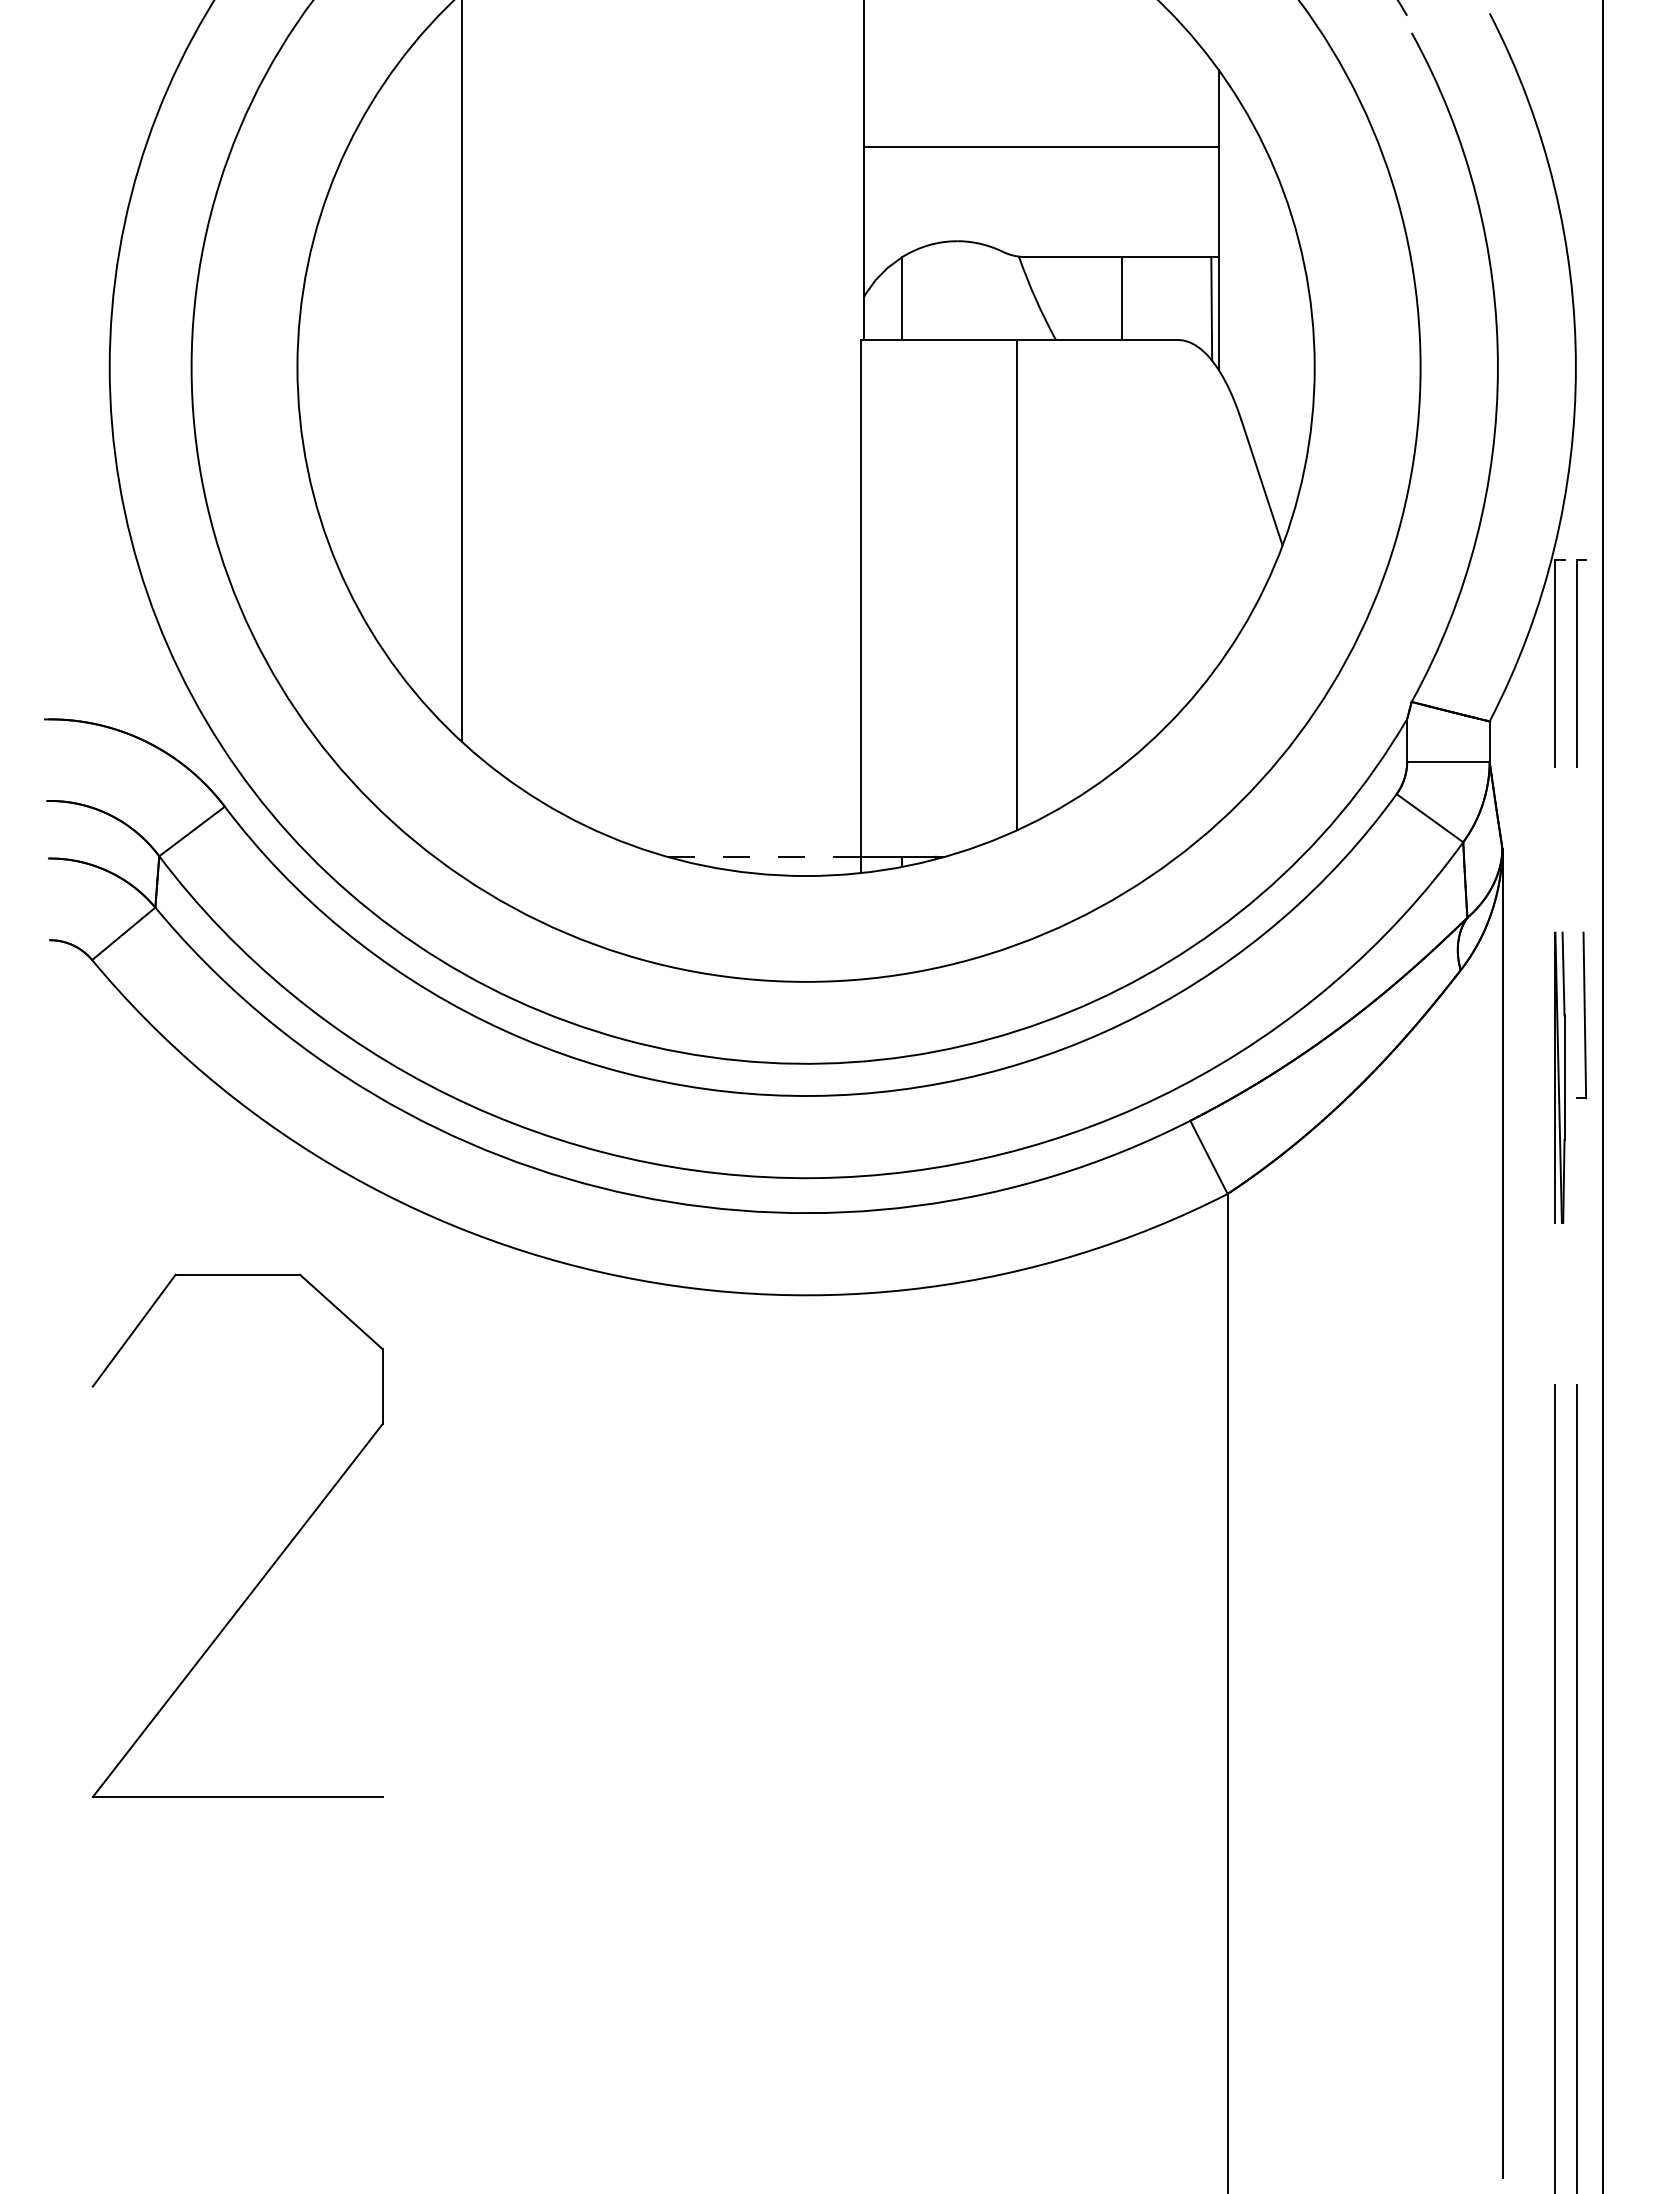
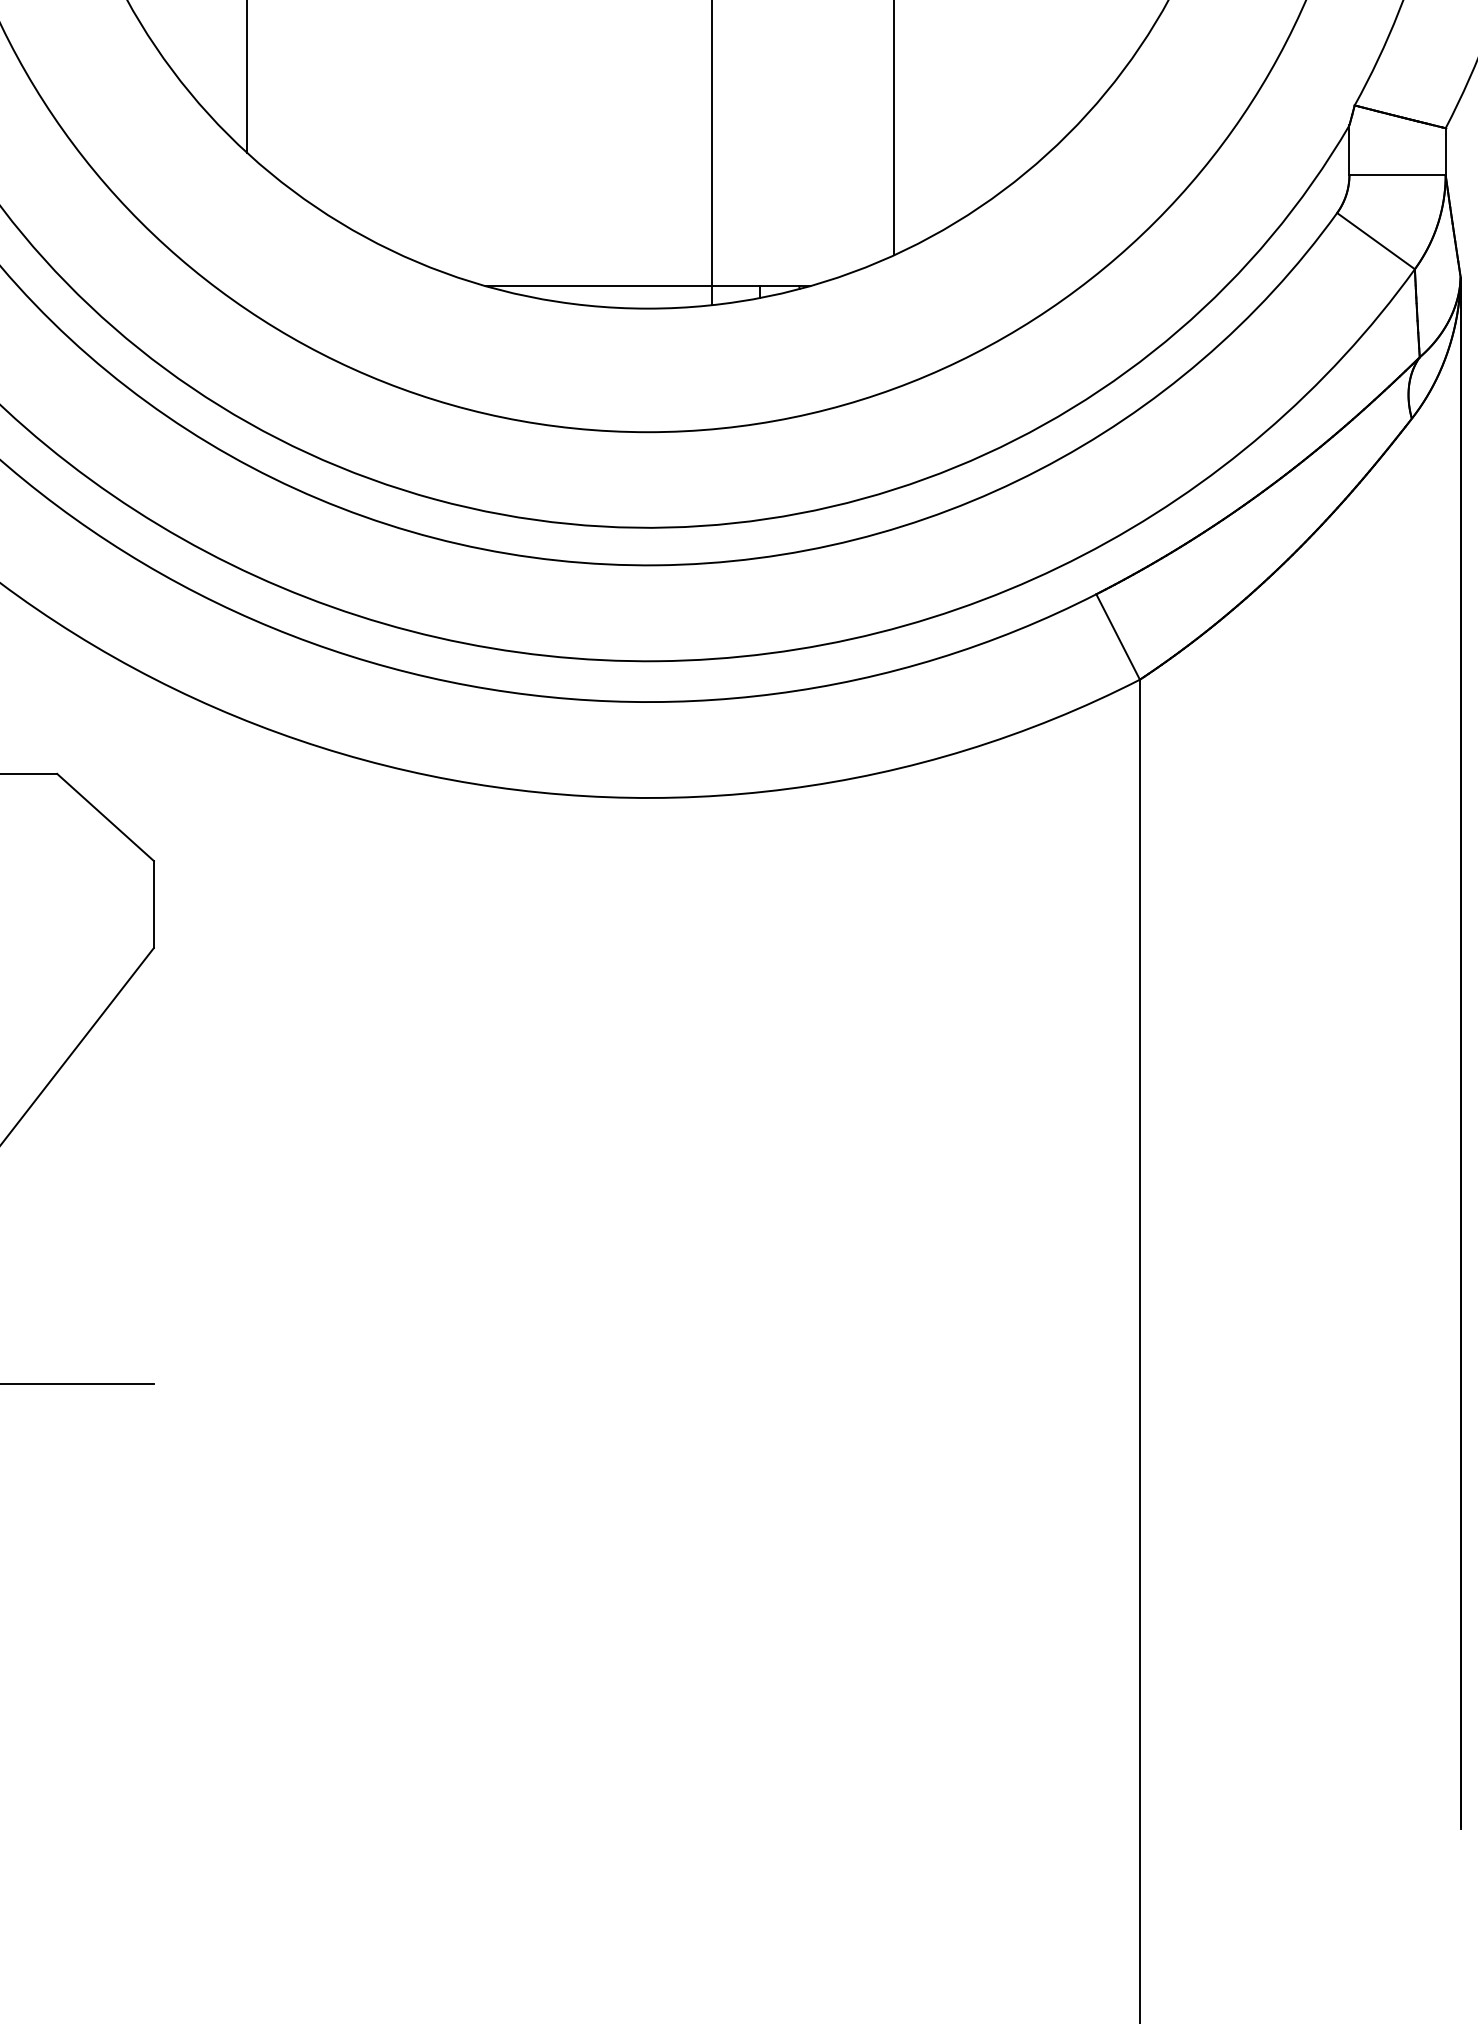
line: (764, 856) -> (599, 285), dashed -> solid

